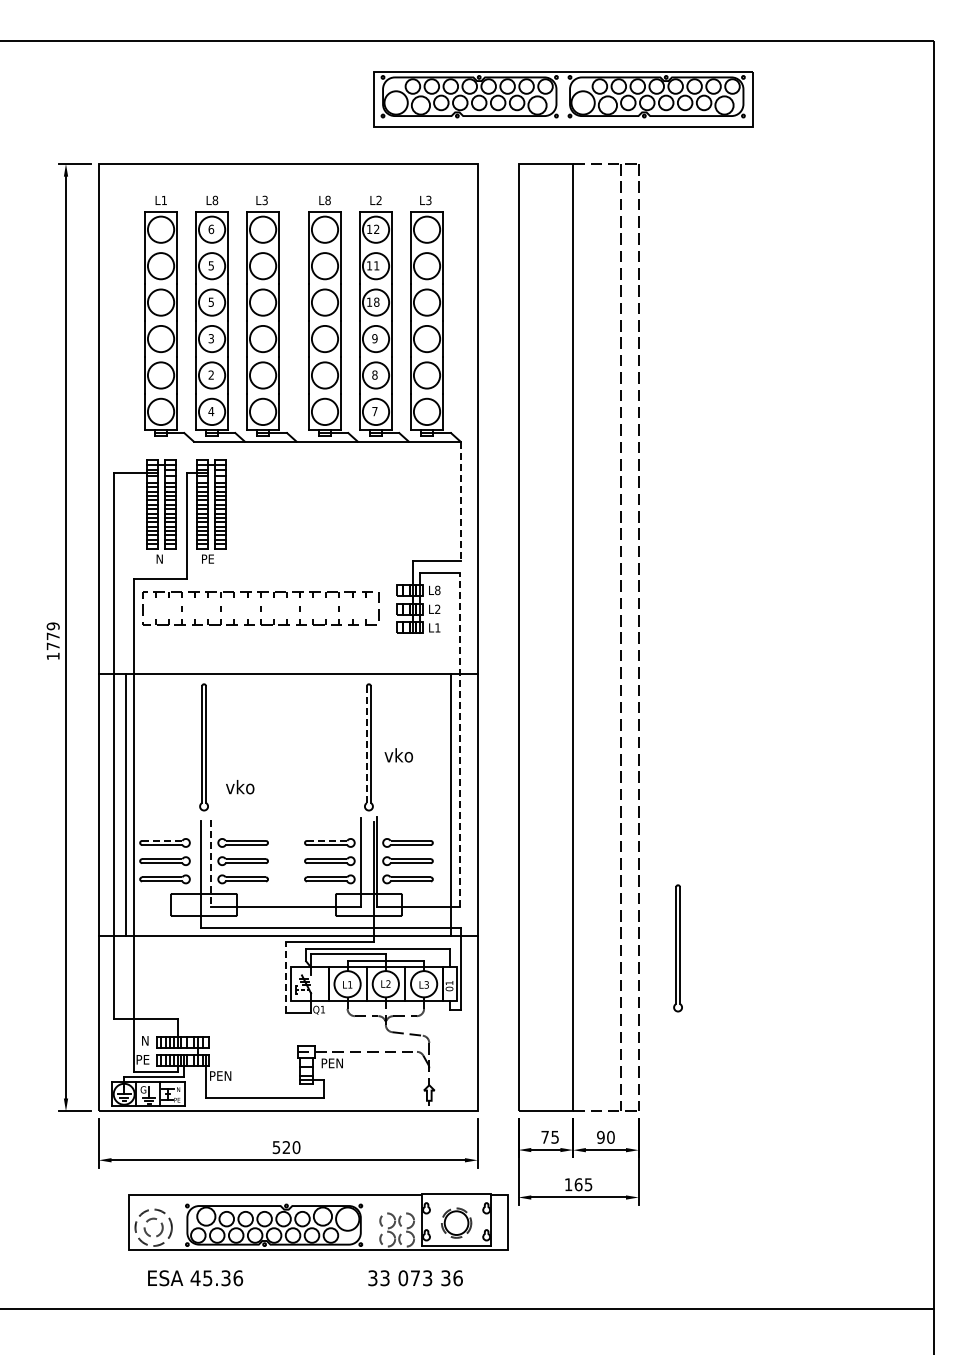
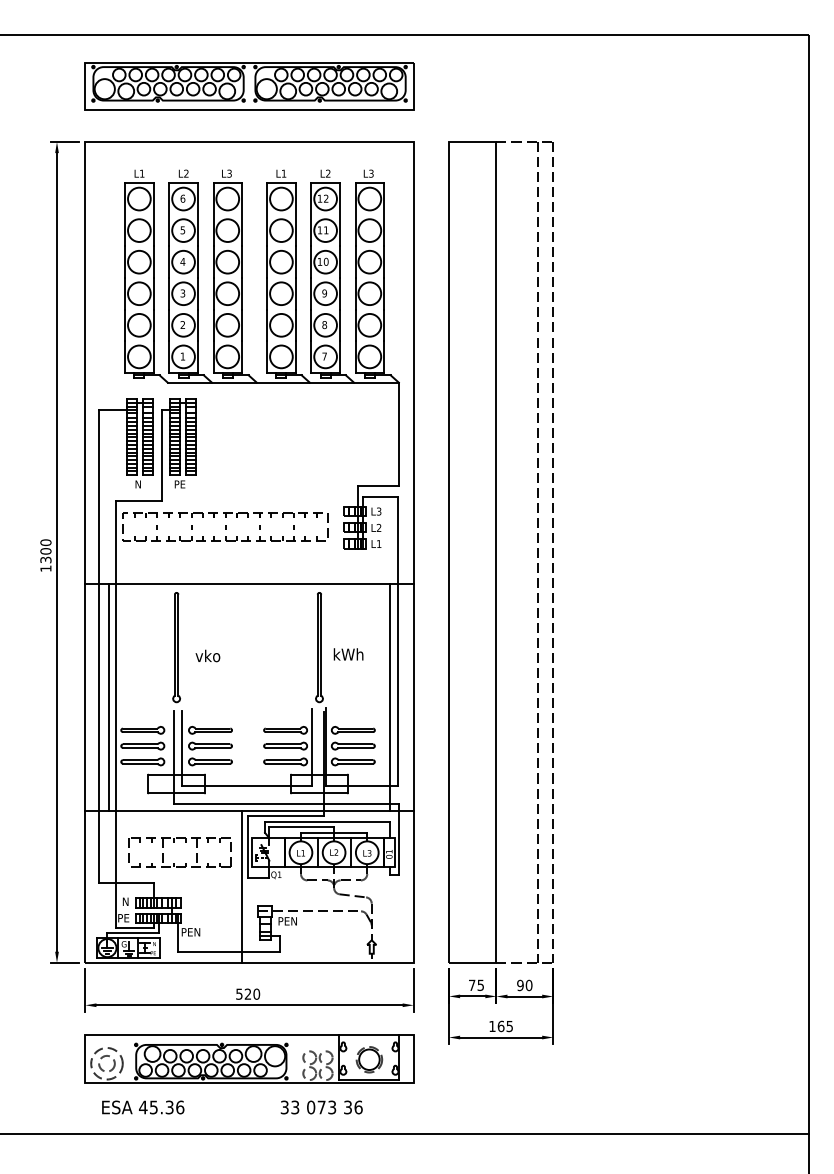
part: (563, 99) -> (249, 86), moved
text: (215, 200) -> (186, 173), L8 -> L2
text: (327, 200) -> (283, 173), L8 -> L1
text: (211, 301) -> (183, 261), 5 -> 4
text: (376, 301) -> (326, 261), 18 -> 10
text: (211, 411) -> (183, 356), 4 -> 1
line: (460, 501) -> (398, 434), dashed -> solid
text: (437, 590) -> (378, 511), L8 -> L3
text: (52, 636) -> (45, 551), 1779 -> 1300
line: (460, 740) -> (398, 641), dashed -> solid
line: (366, 745) -> (317, 645), dashed -> solid
text: (401, 755) -> (347, 654), vko -> kWh
text: (240, 787) -> (208, 656), moved
line: (162, 840) -> (140, 728), dashed -> solid
line: (327, 840) -> (283, 728), dashed -> solid
line: (210, 864) -> (182, 749), dashed -> solid
part: (677, 948) -> (586, 821), removed
part: (201, 972) -> (174, 842), added
line: (286, 977) -> (248, 846), dashed -> solid
line: (279, 1023) -> (241, 886), added
part: (318, 1221) -> (249, 1058), moved
text: (195, 1278) -> (143, 1107), moved
text: (415, 1278) -> (321, 1107), moved

